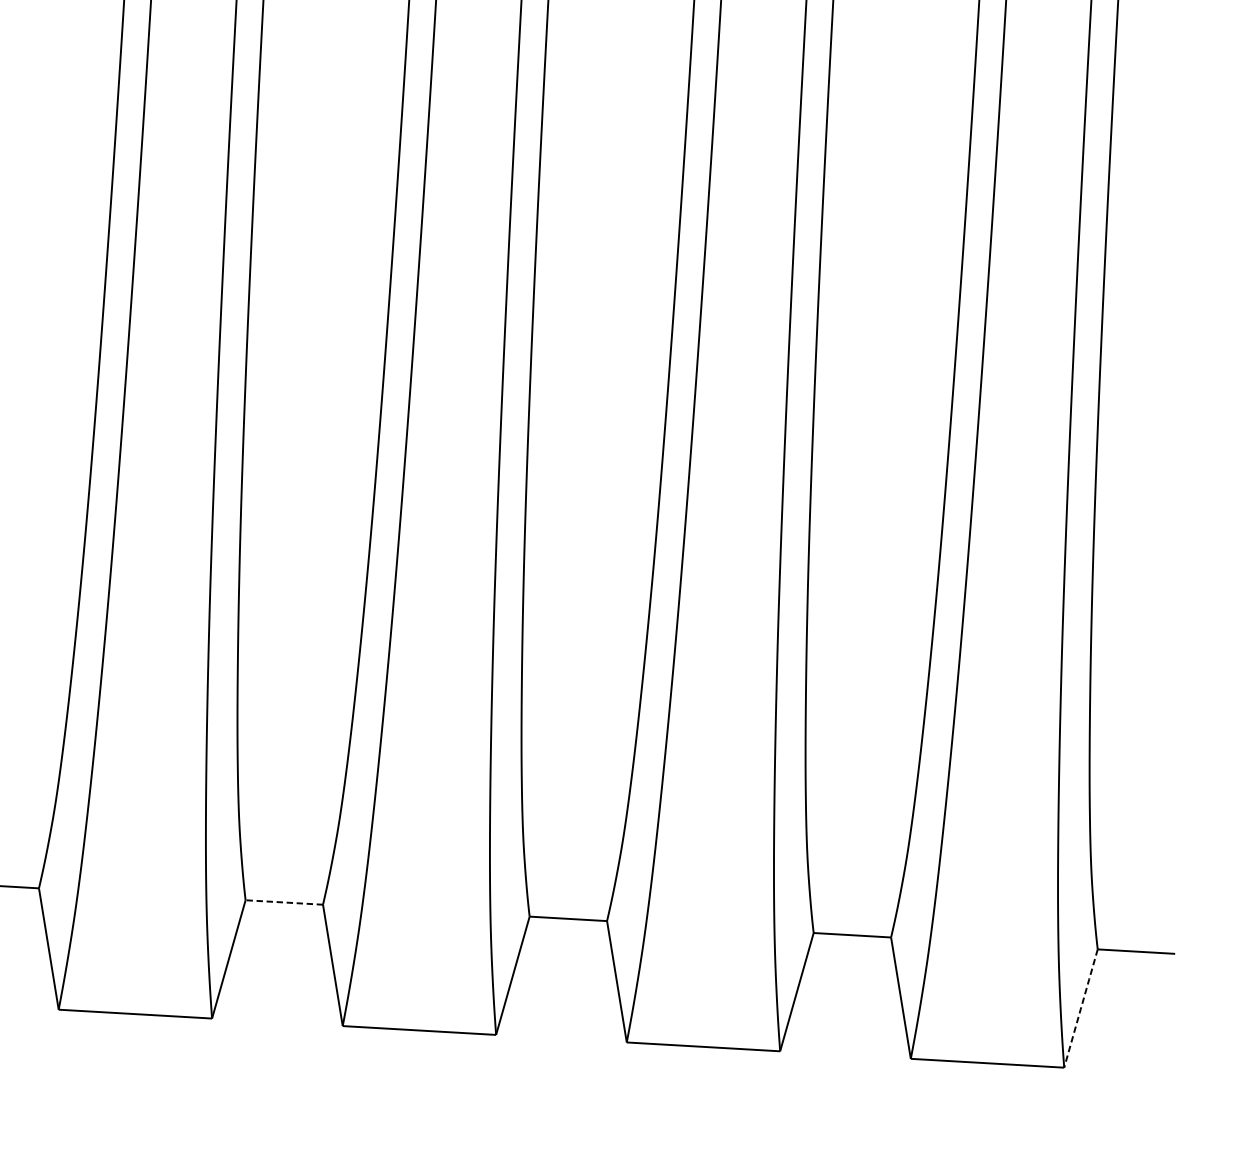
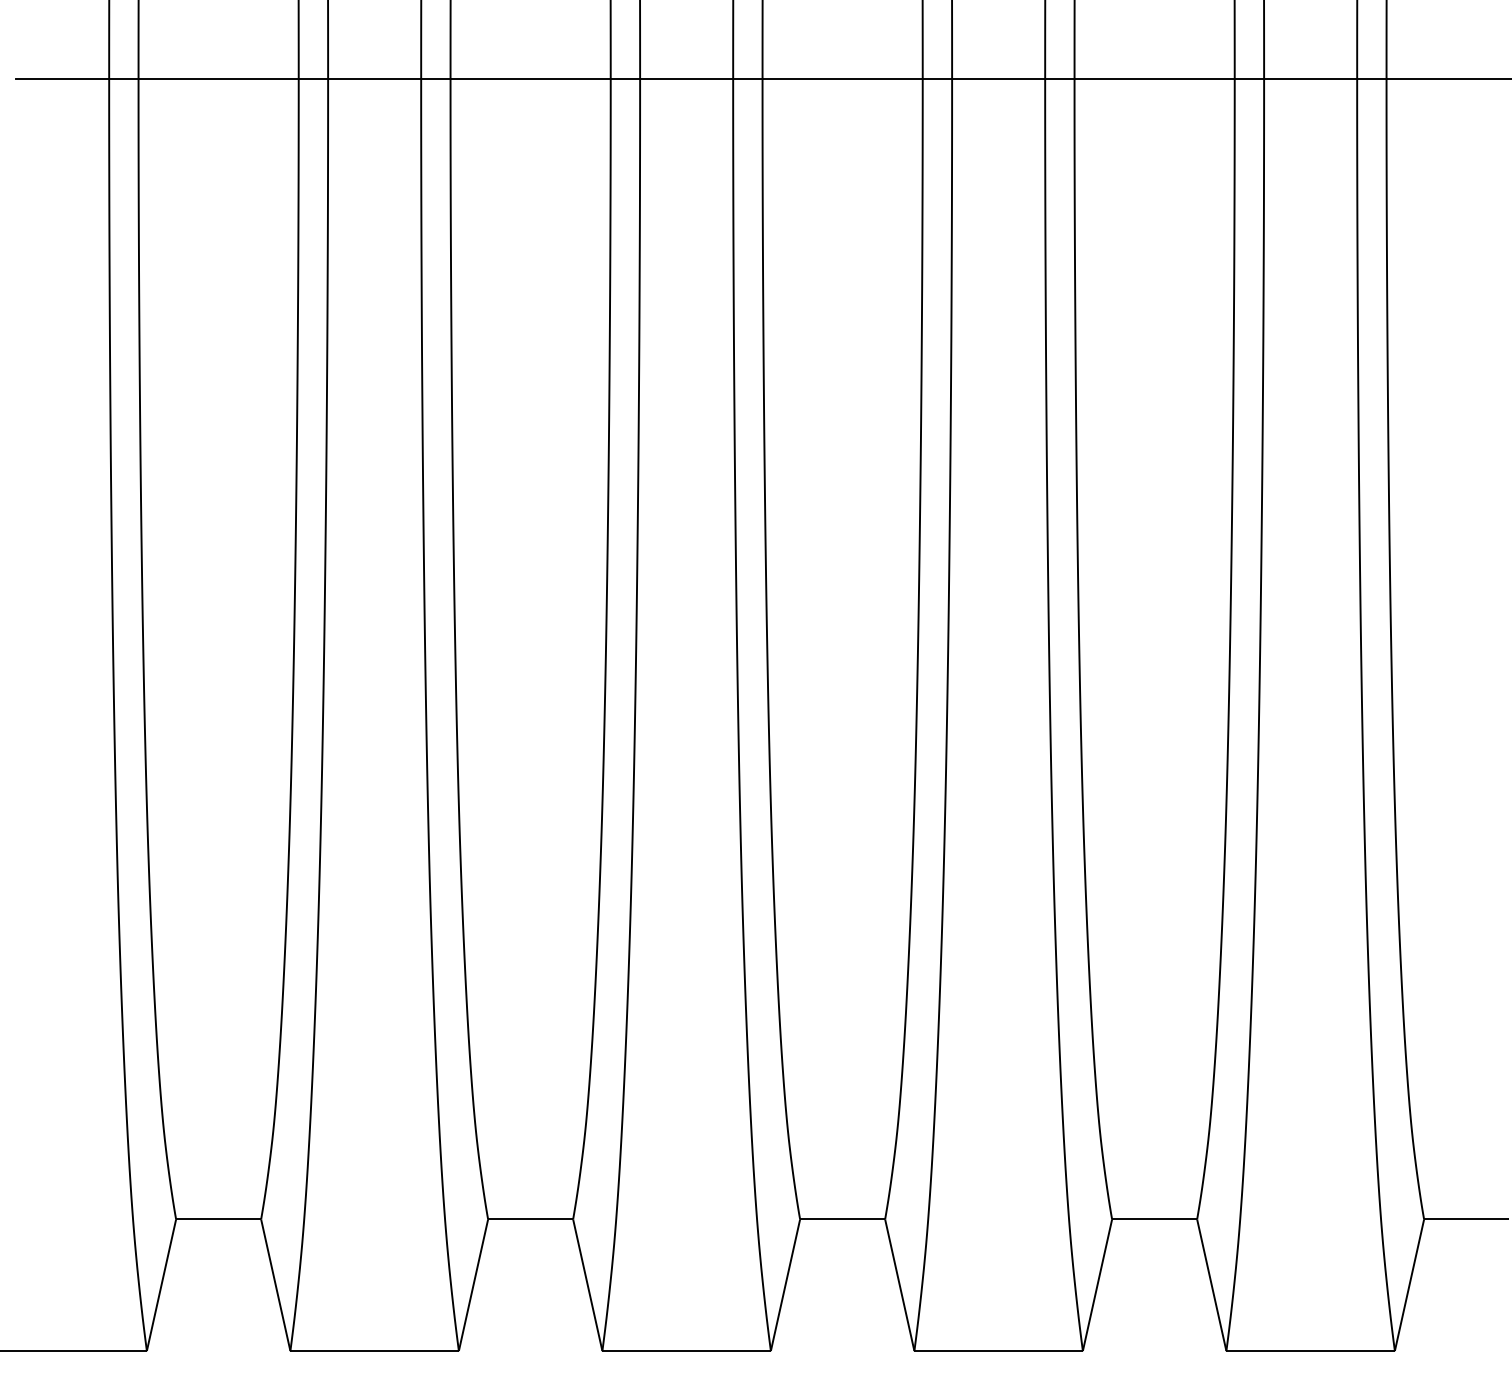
line: (283, 902) -> (529, 1219), dashed -> solid
line: (1081, 1007) -> (1409, 1284), dashed -> solid

